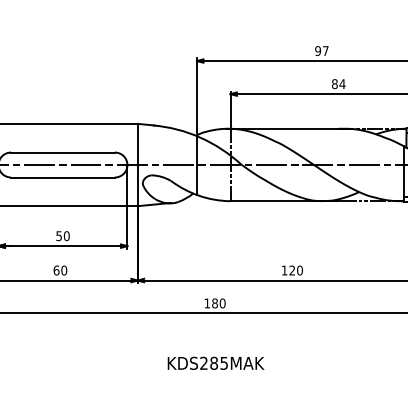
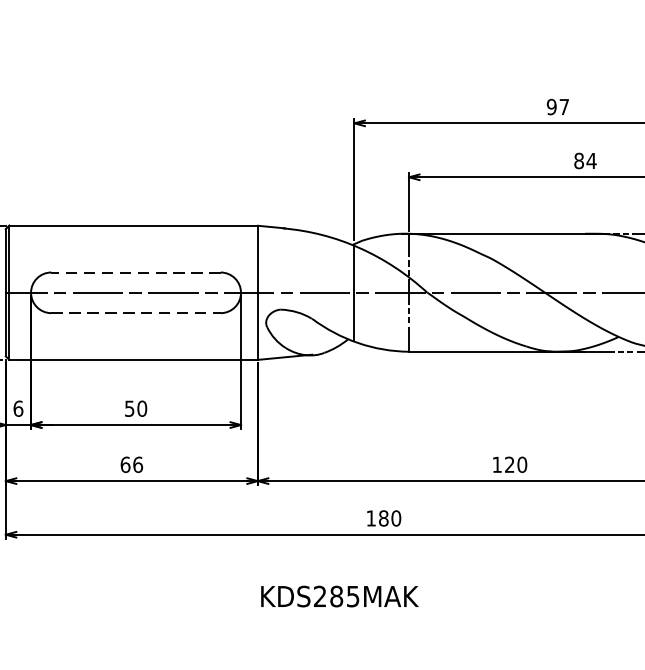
line: (63, 152) -> (136, 272), solid -> dashed
line: (63, 177) -> (136, 313), solid -> dashed
text: (64, 270) -> (138, 464), 60 -> 66
text: (215, 362) -> (338, 595), moved

